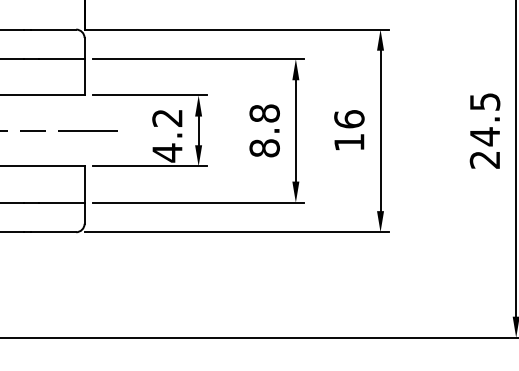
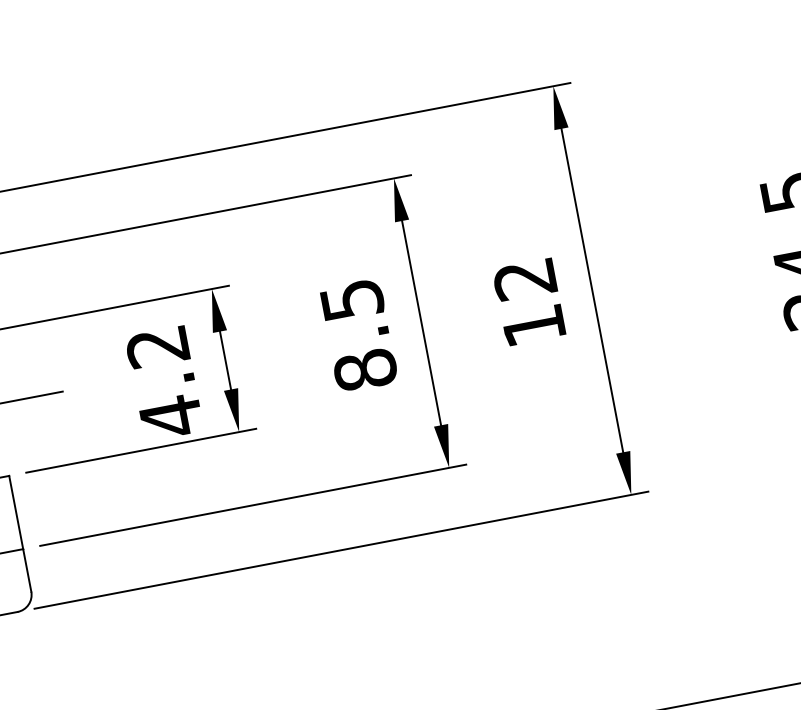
text: (264, 113) -> (351, 300), 8.8 -> 8.5
text: (349, 119) -> (525, 279), 16 -> 12

